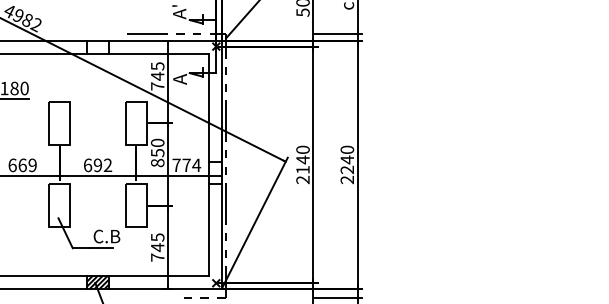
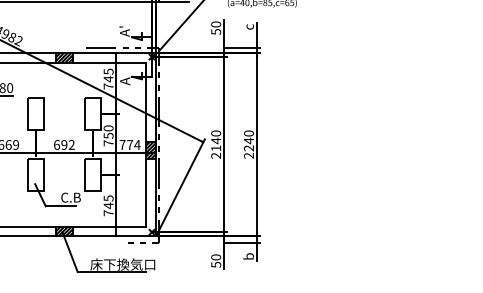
hatch: (98, 47) -> (64, 57), added
text: (157, 163) -> (108, 143), 850 -> 750
hatch: (215, 172) -> (151, 150), added

